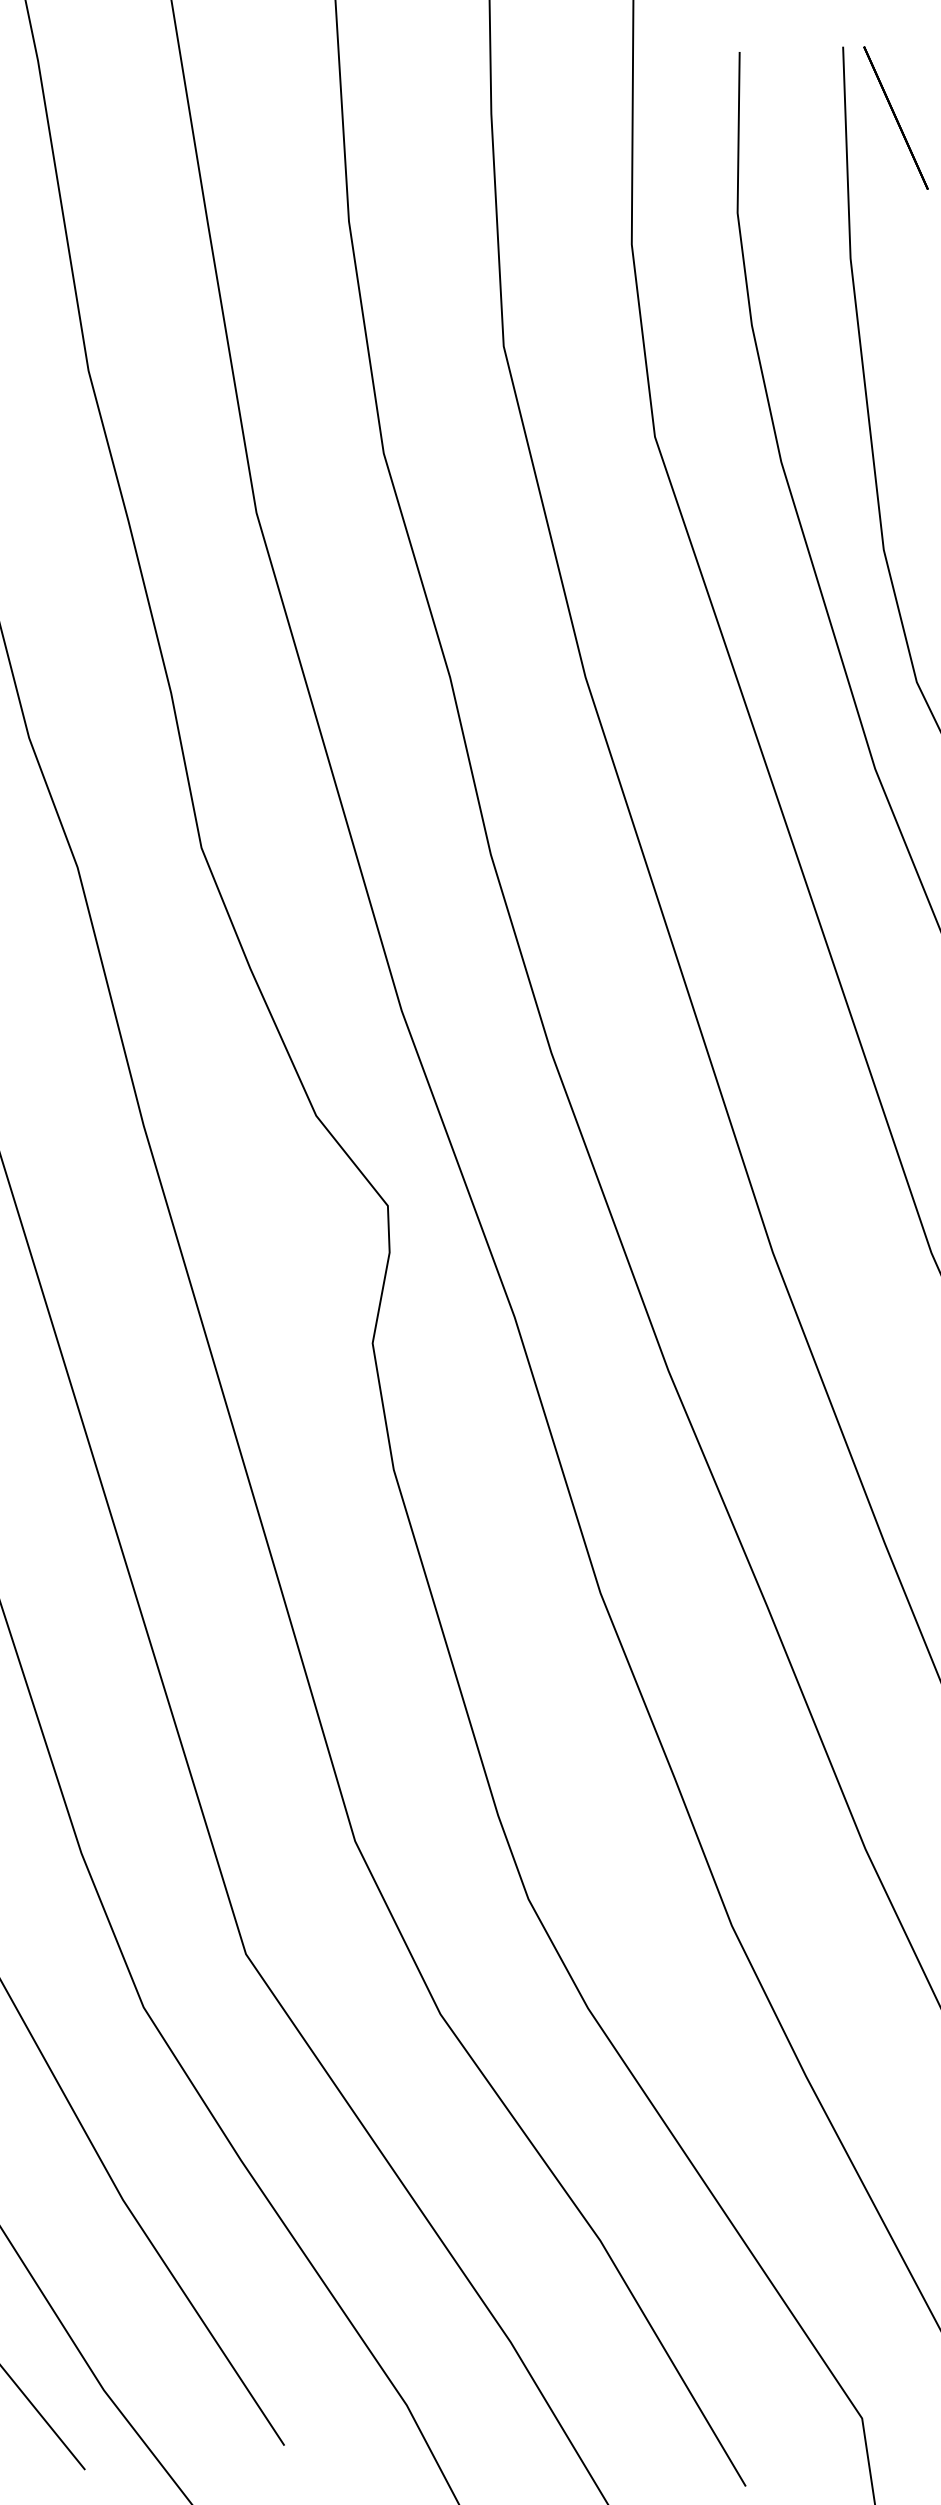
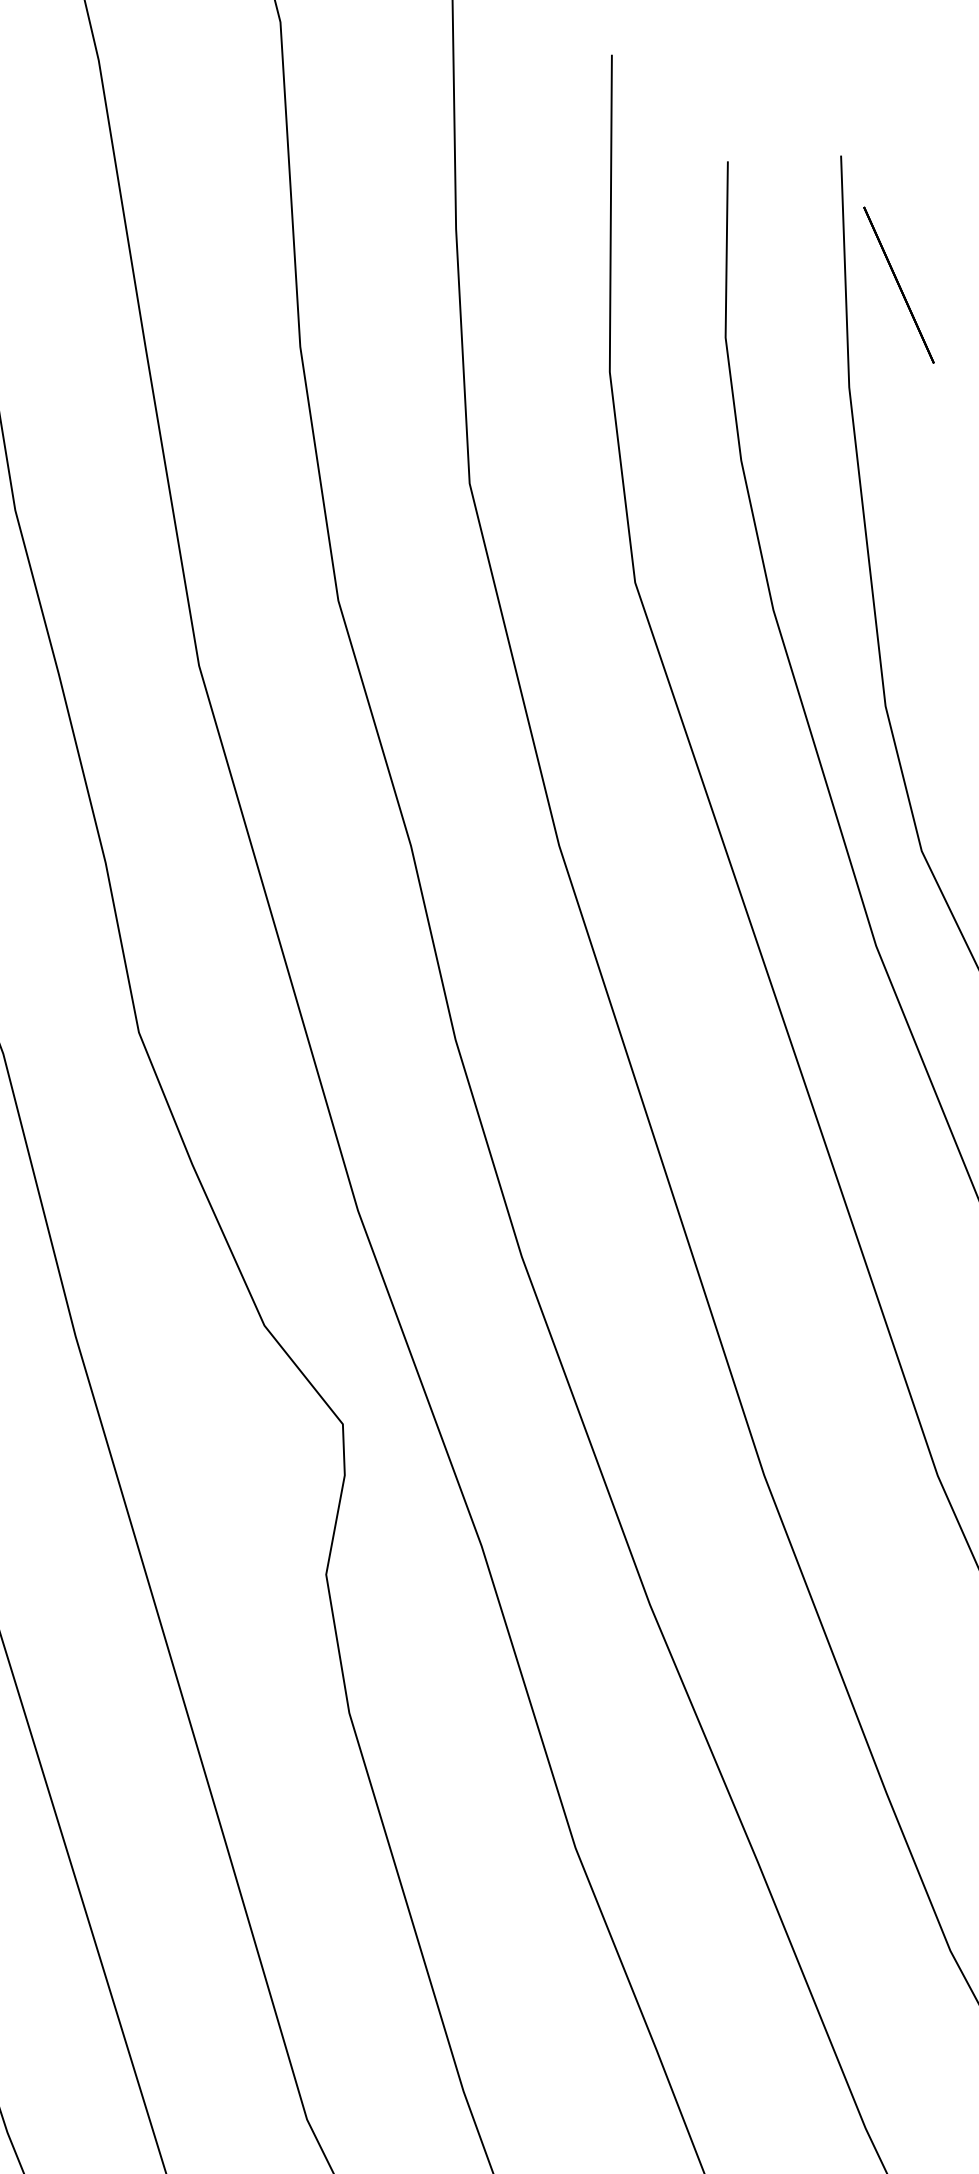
line: (895, 117) -> (898, 284), moved

